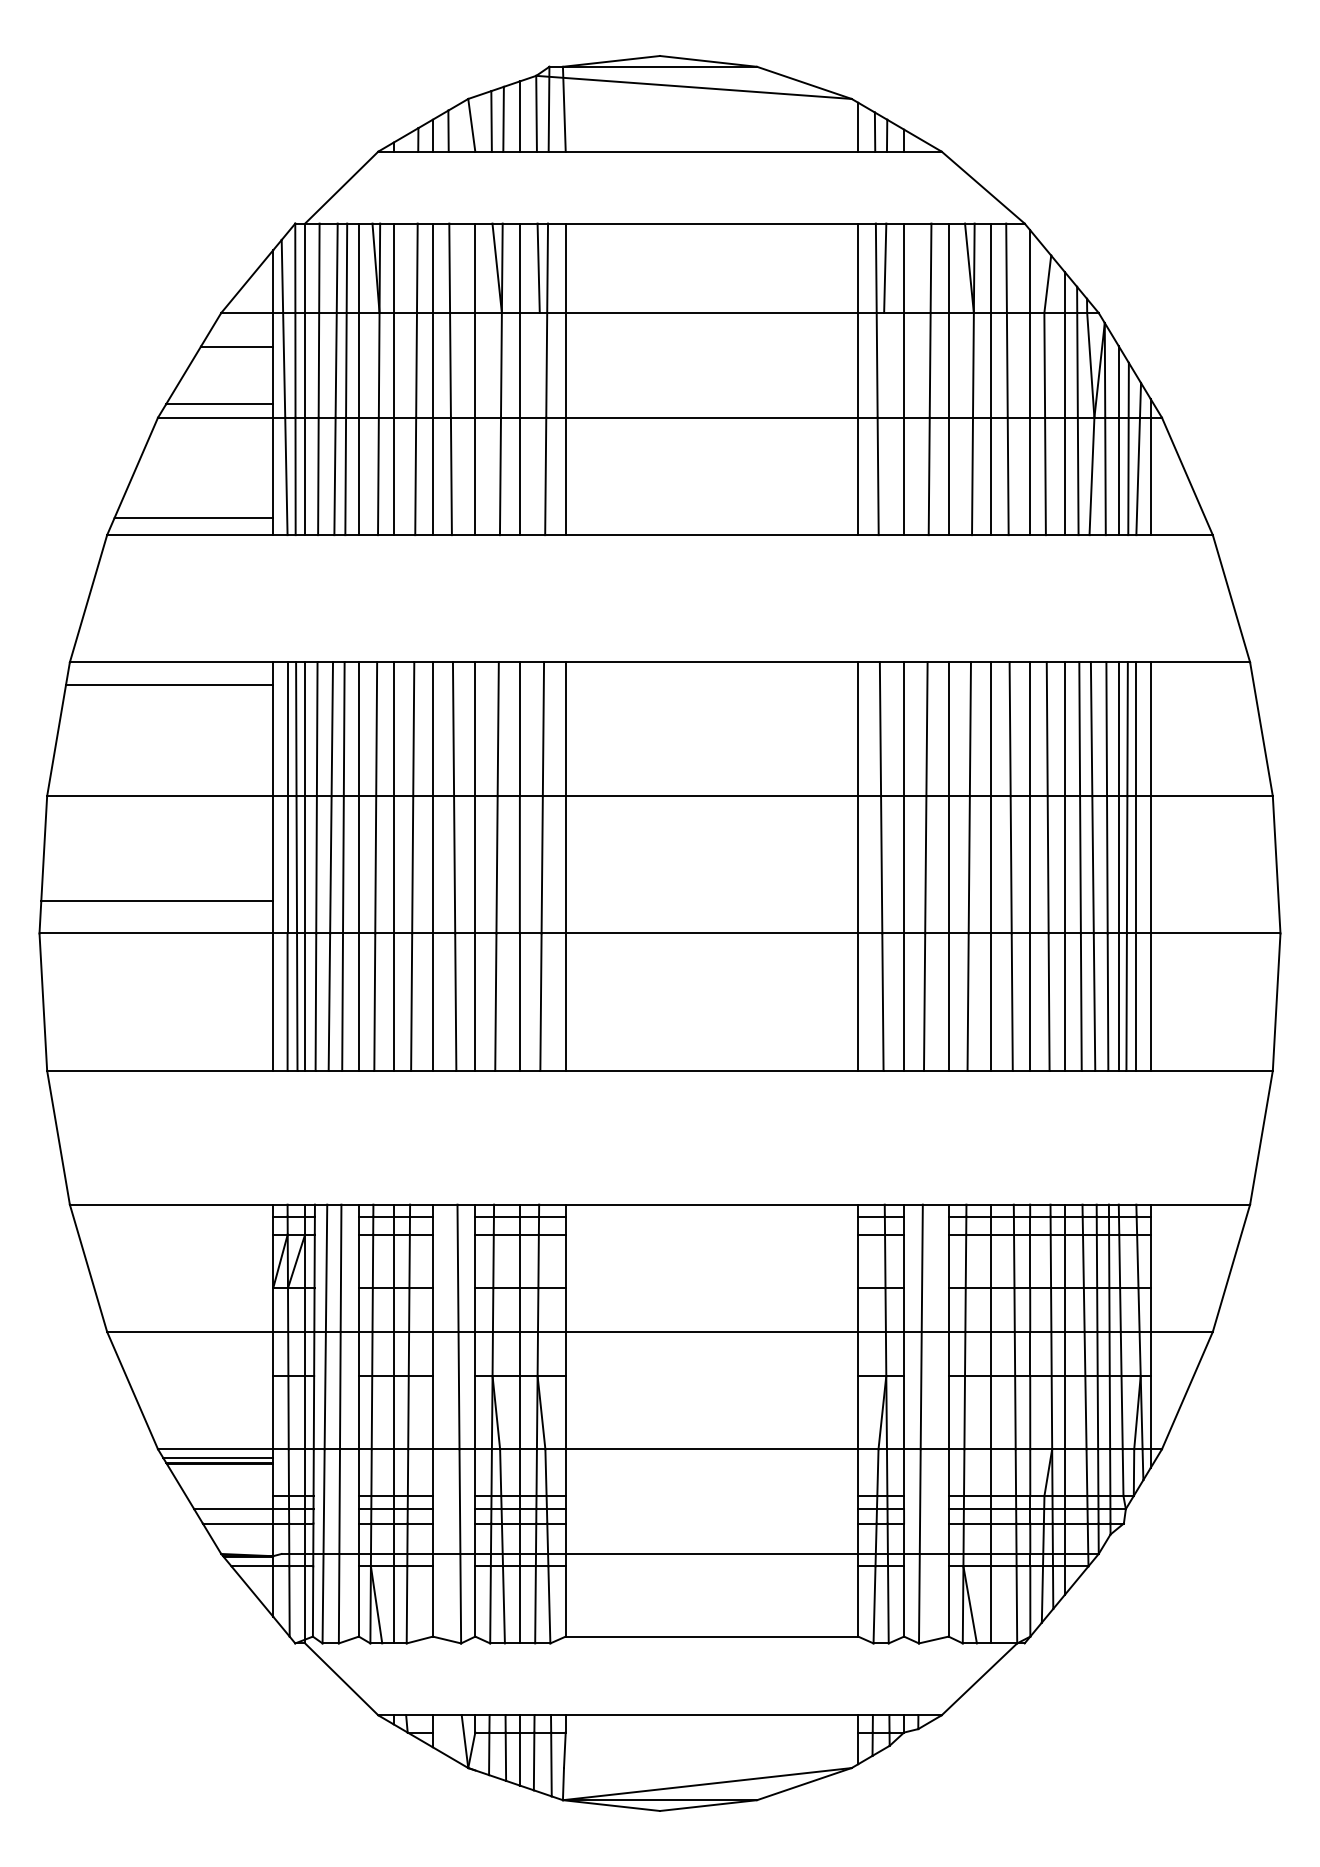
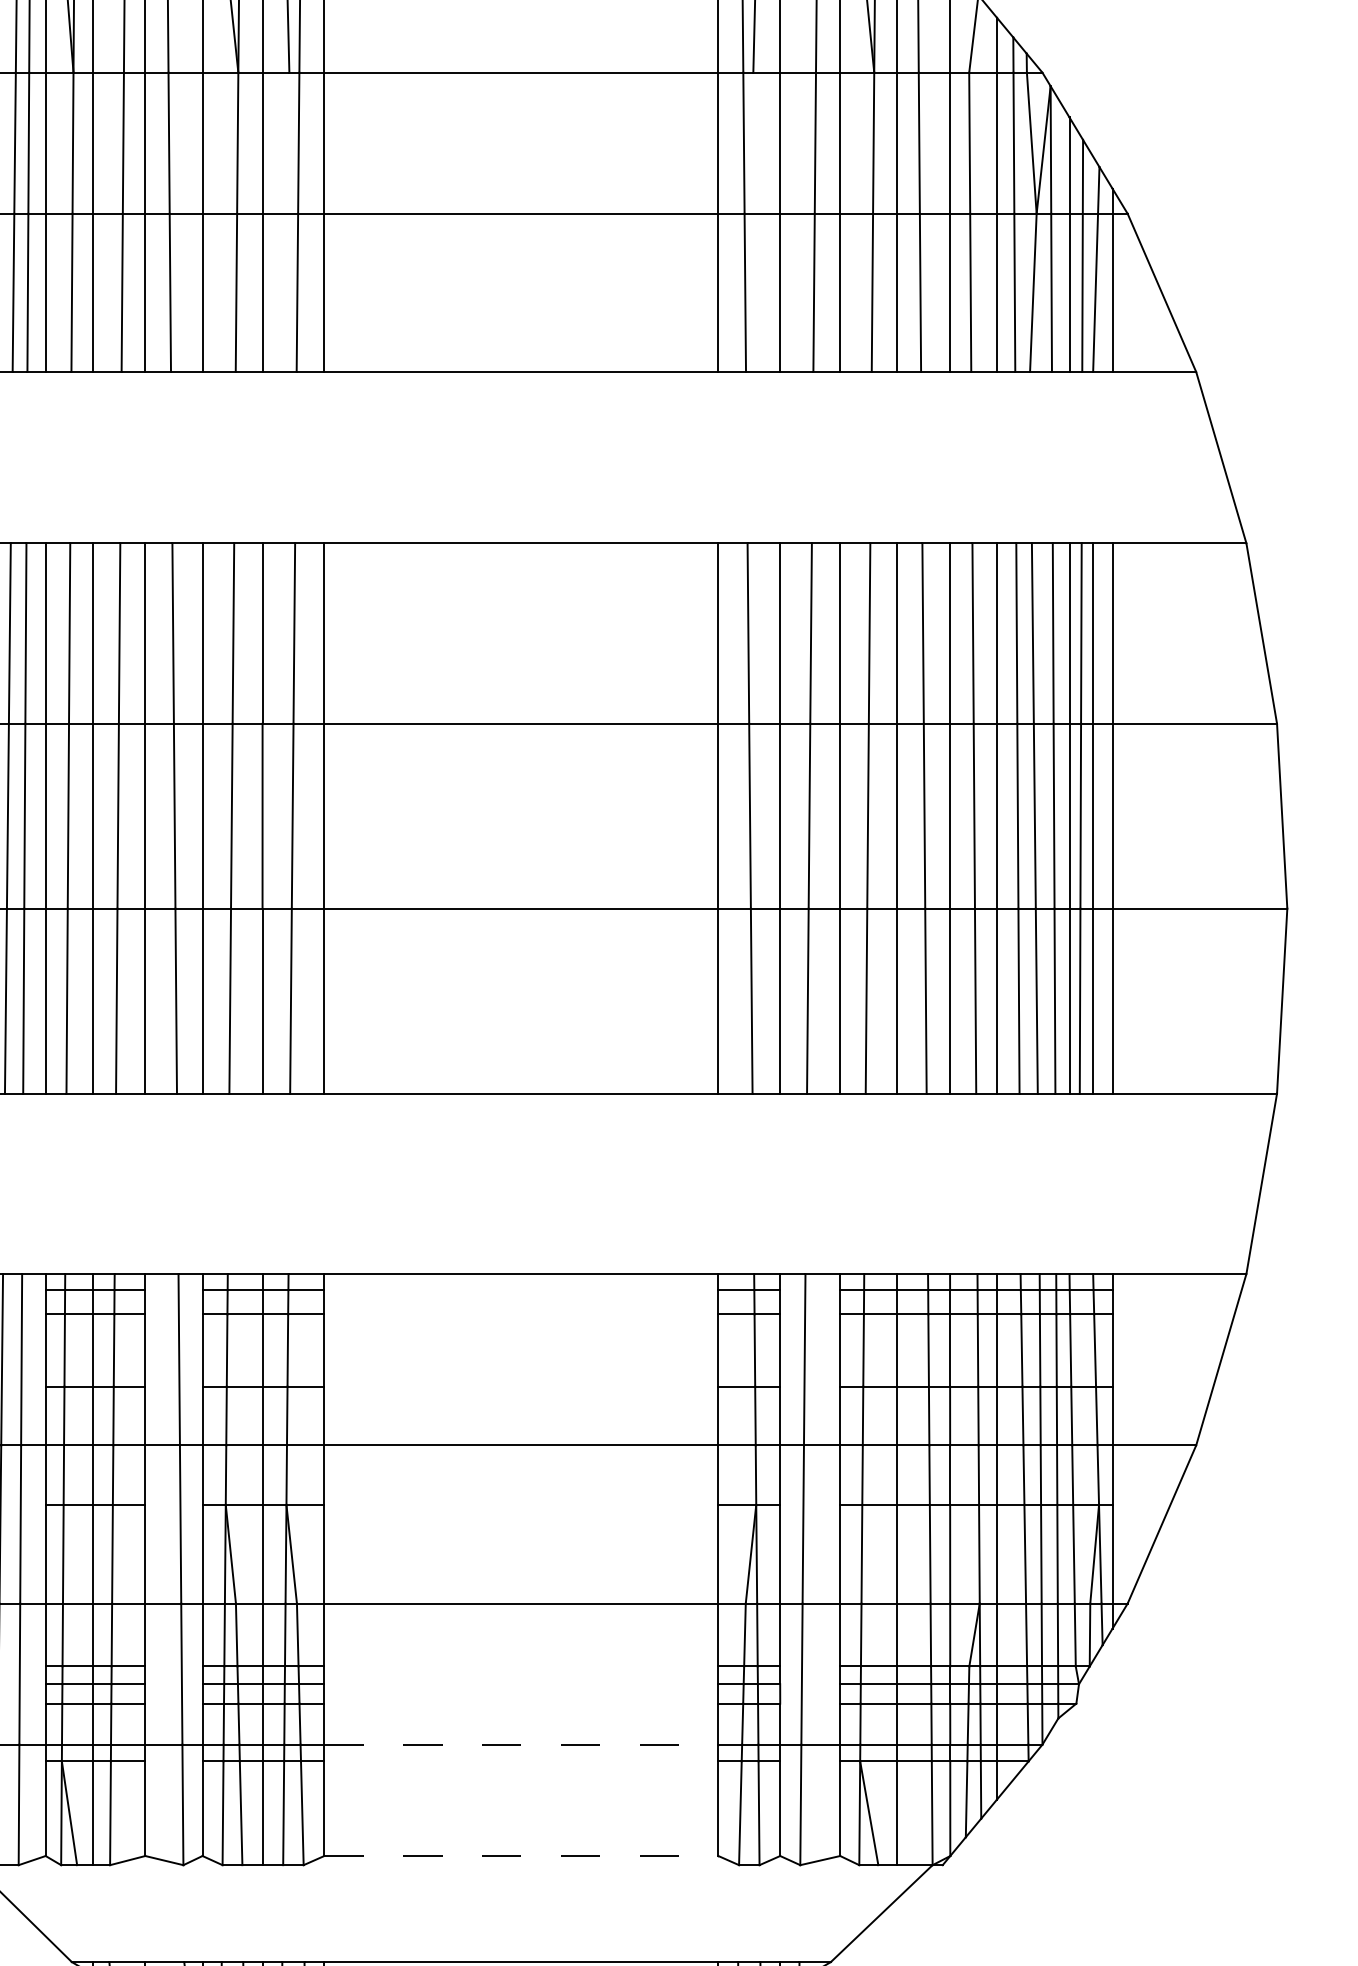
line: (712, 1553) -> (522, 1744), solid -> dashed
line: (712, 1636) -> (522, 1855), solid -> dashed

